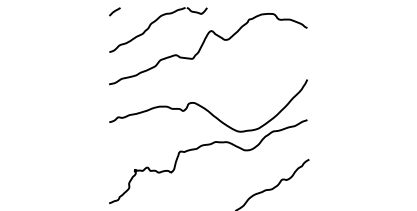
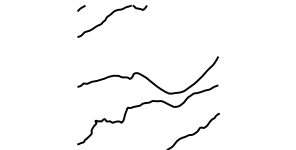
curve: (202, 46) -> (143, 33), removed

